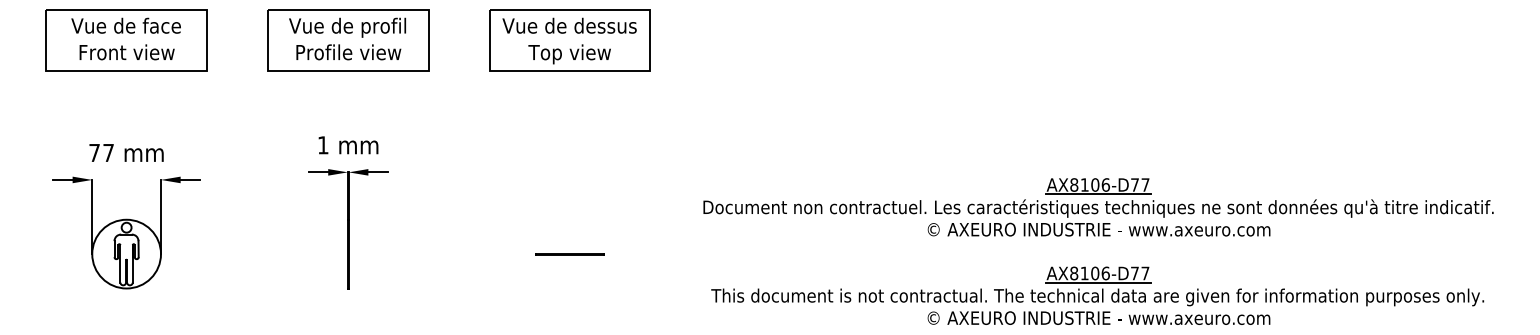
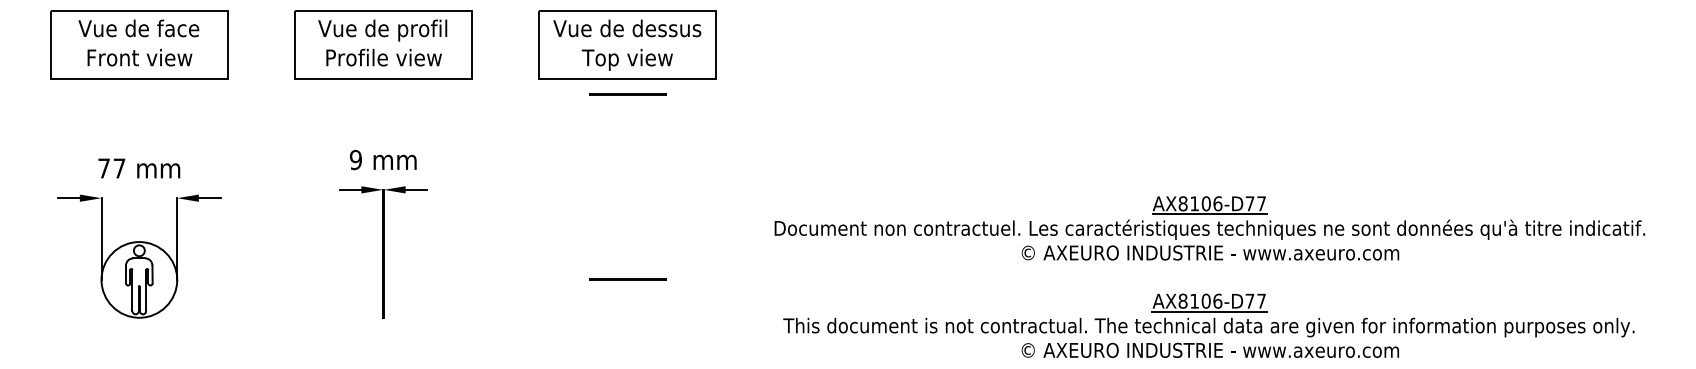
line: (569, 85) -> (627, 94), added
text: (322, 144) -> (355, 159), 1 -> 9

